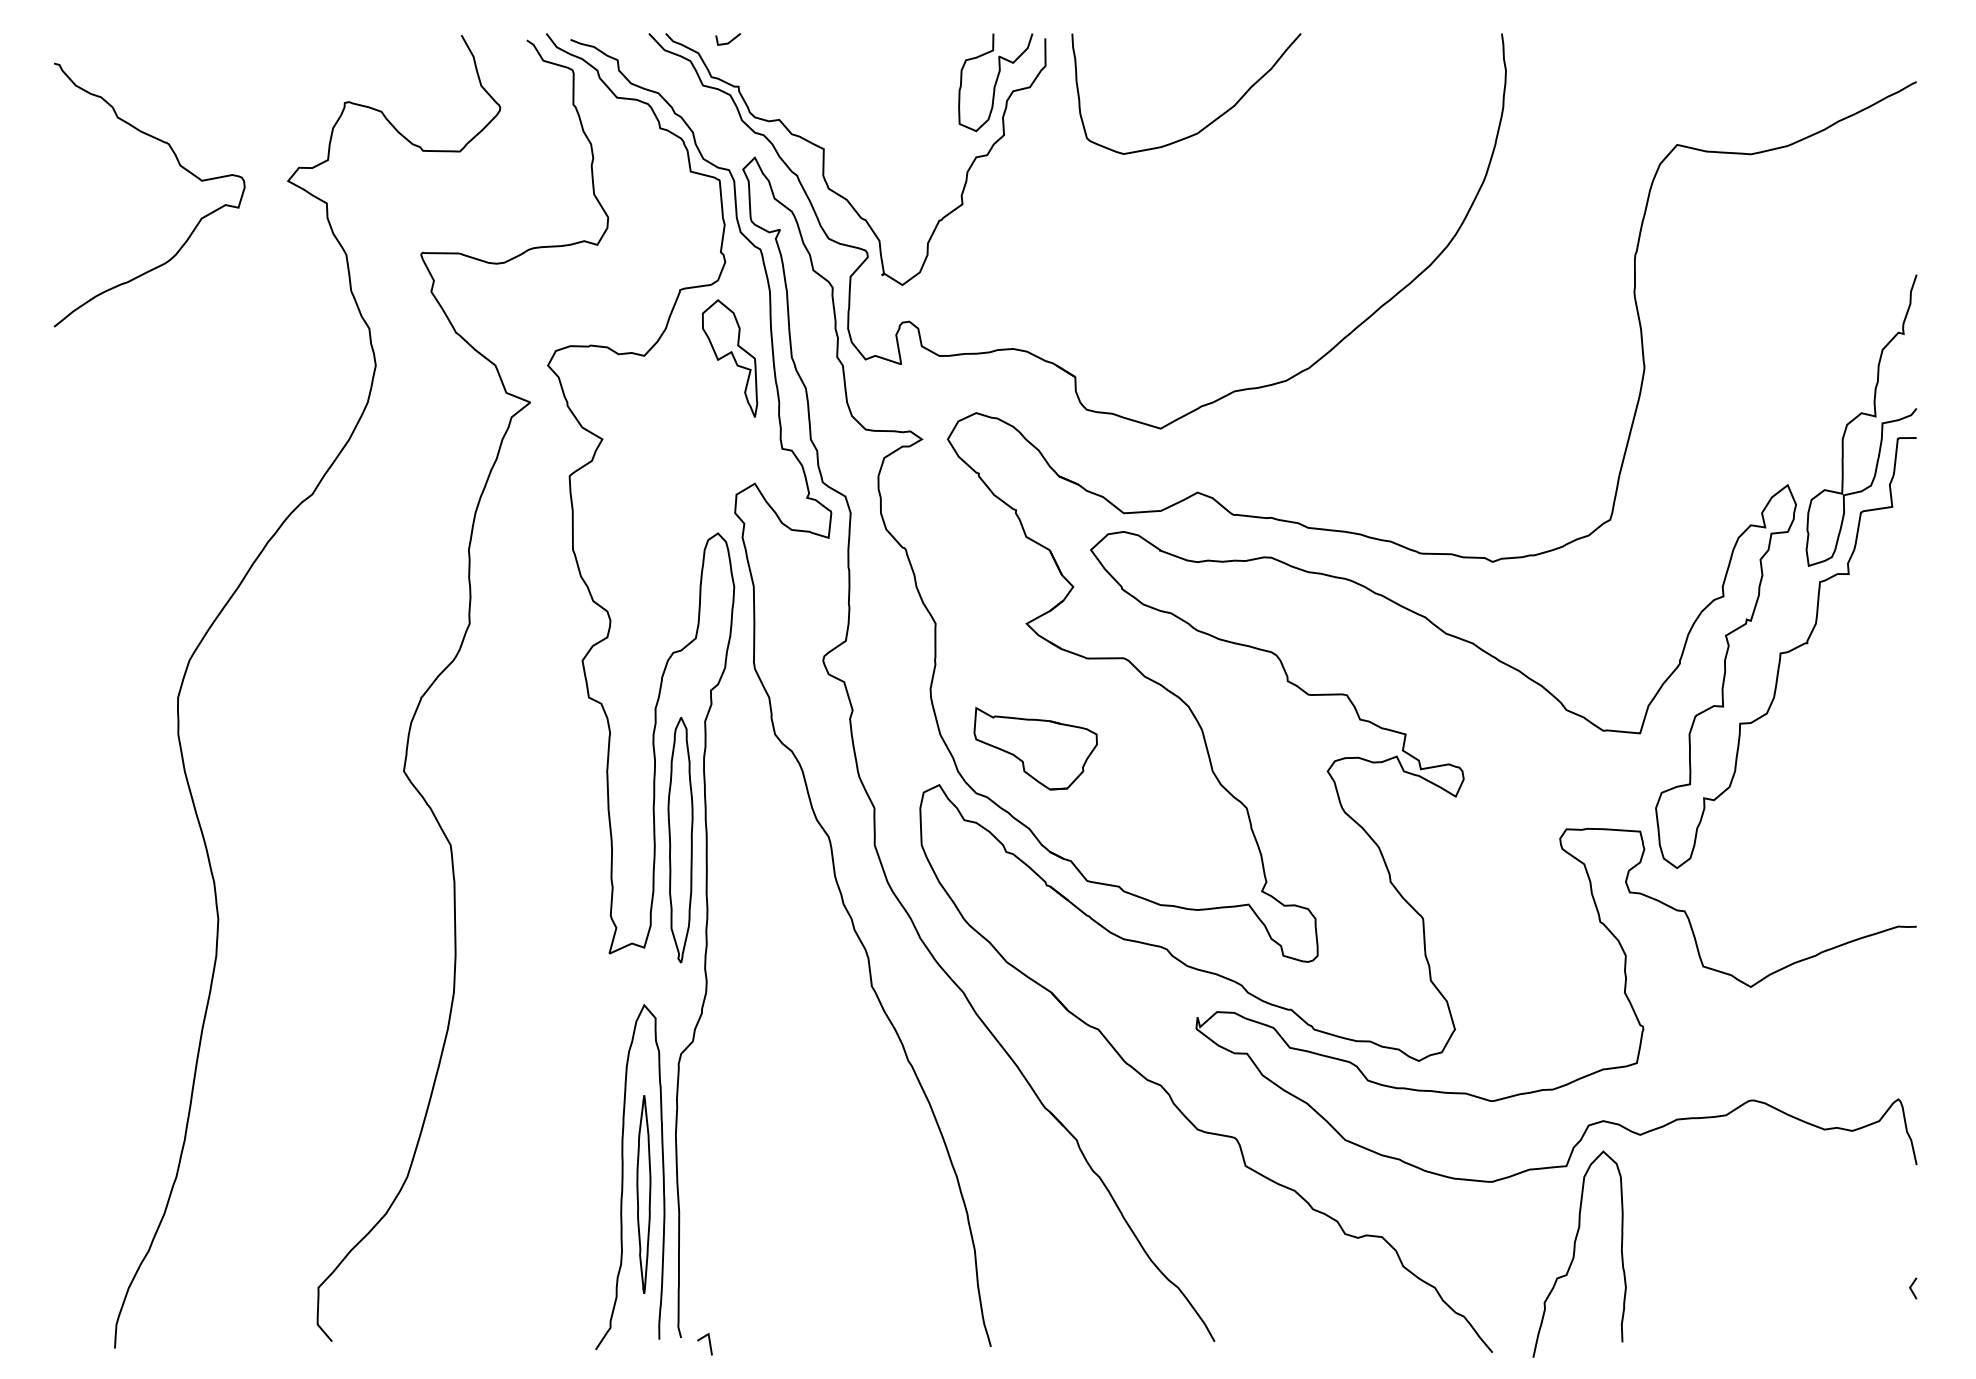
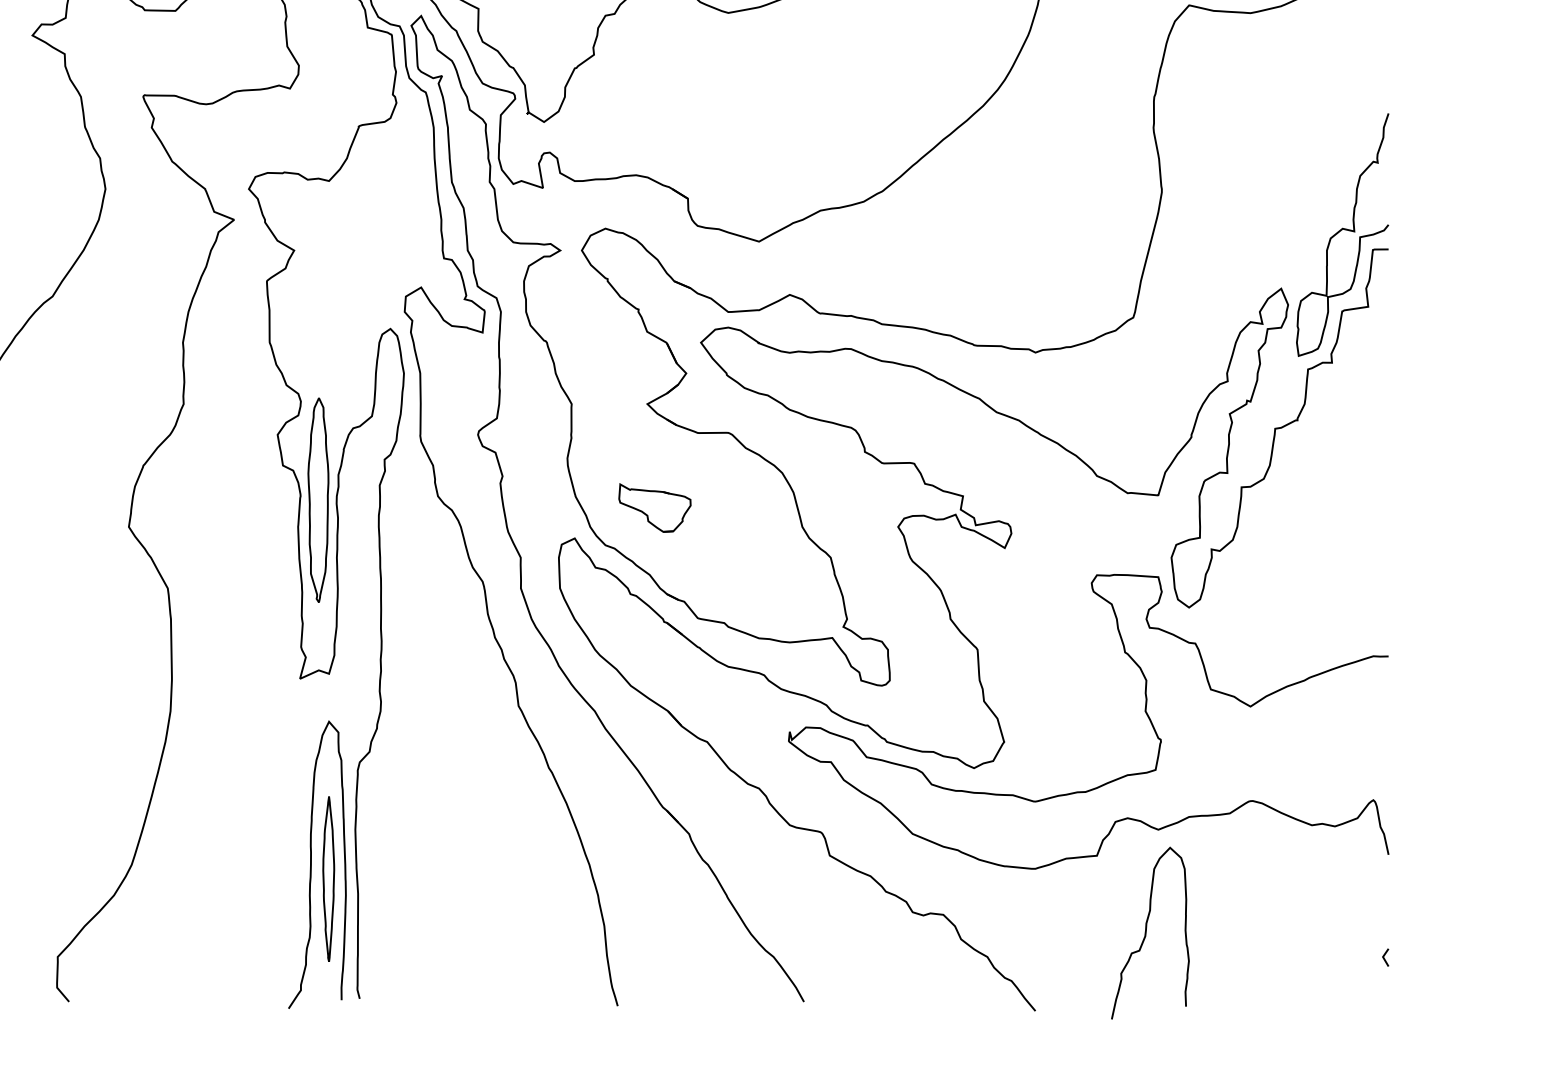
part: (730, 358) -> (400, 183), removed
part: (1035, 748) -> (654, 507), size x0.7
part: (680, 840) -> (318, 500), moved
curve: (1575, 1252) -> (1146, 931), moved
line: (708, 1341) -> (382, 1001), removed

